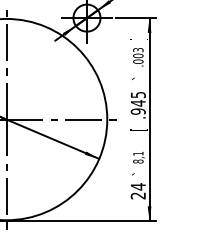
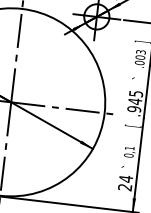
text: (138, 161) -> (129, 155), 8,1 -> 0,1

